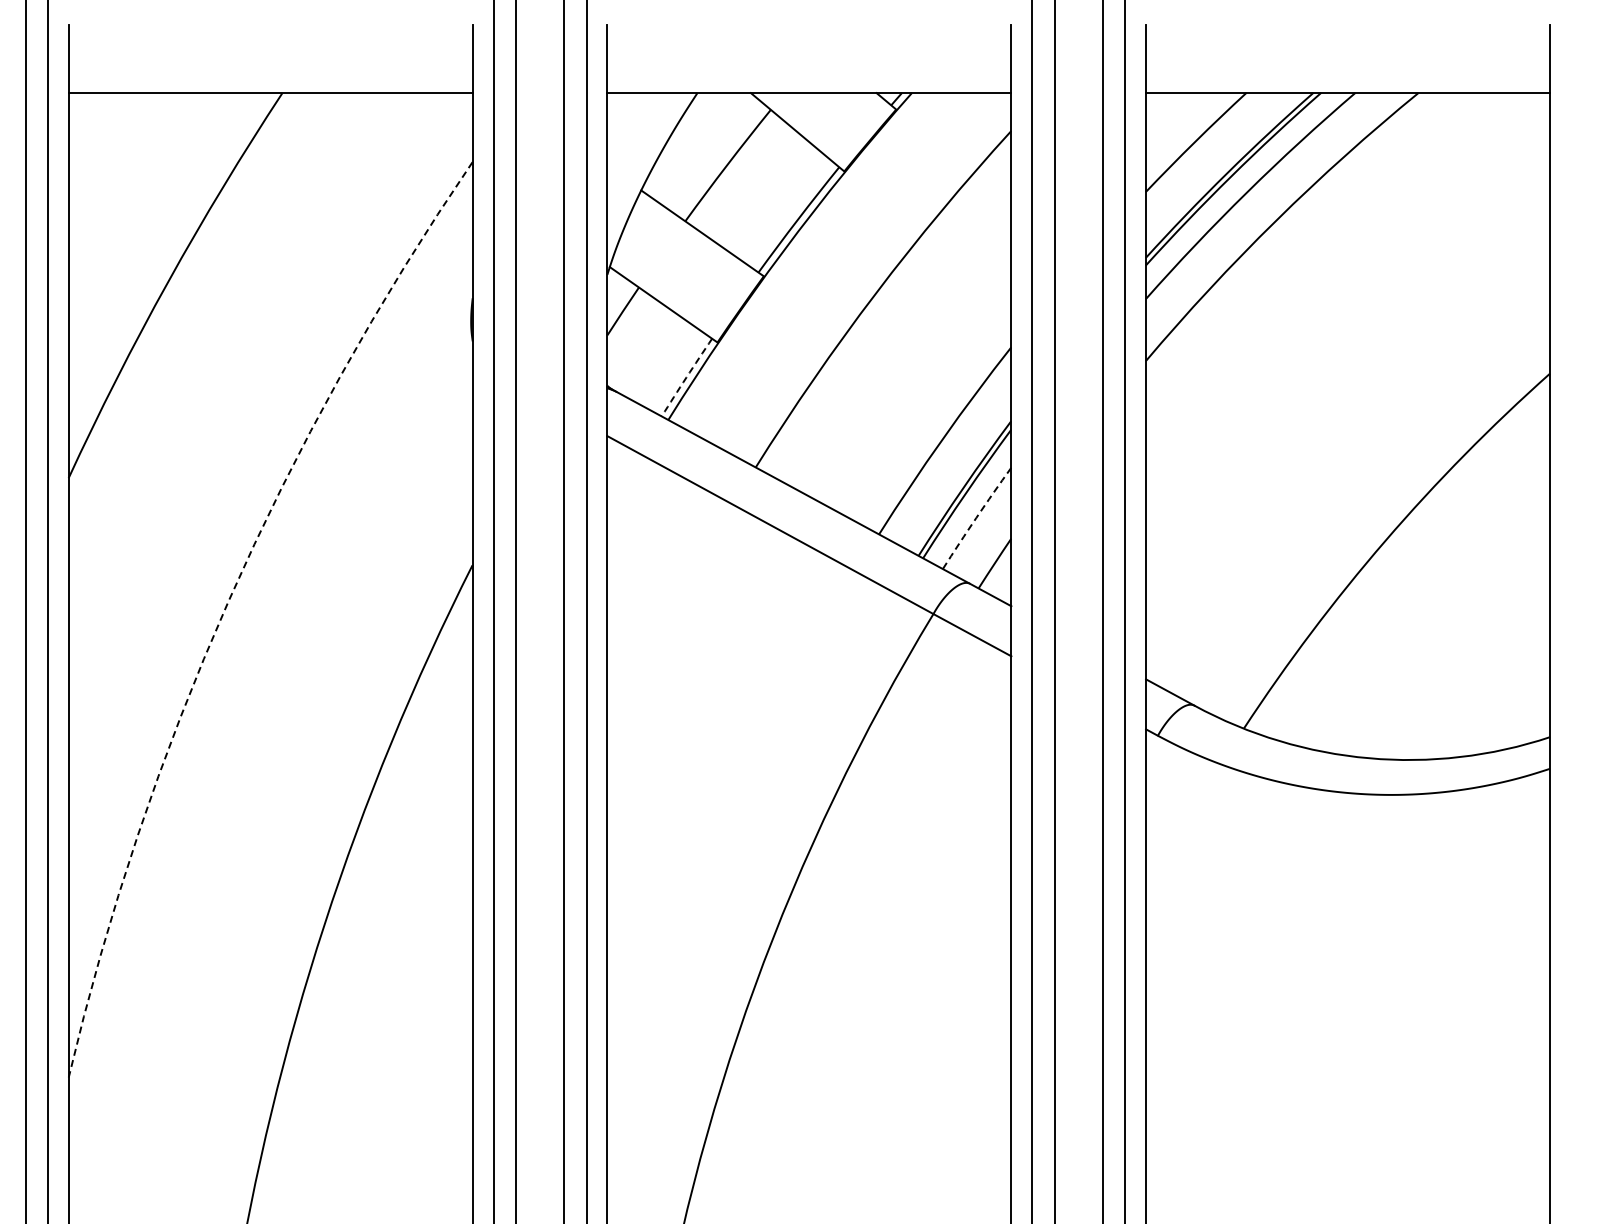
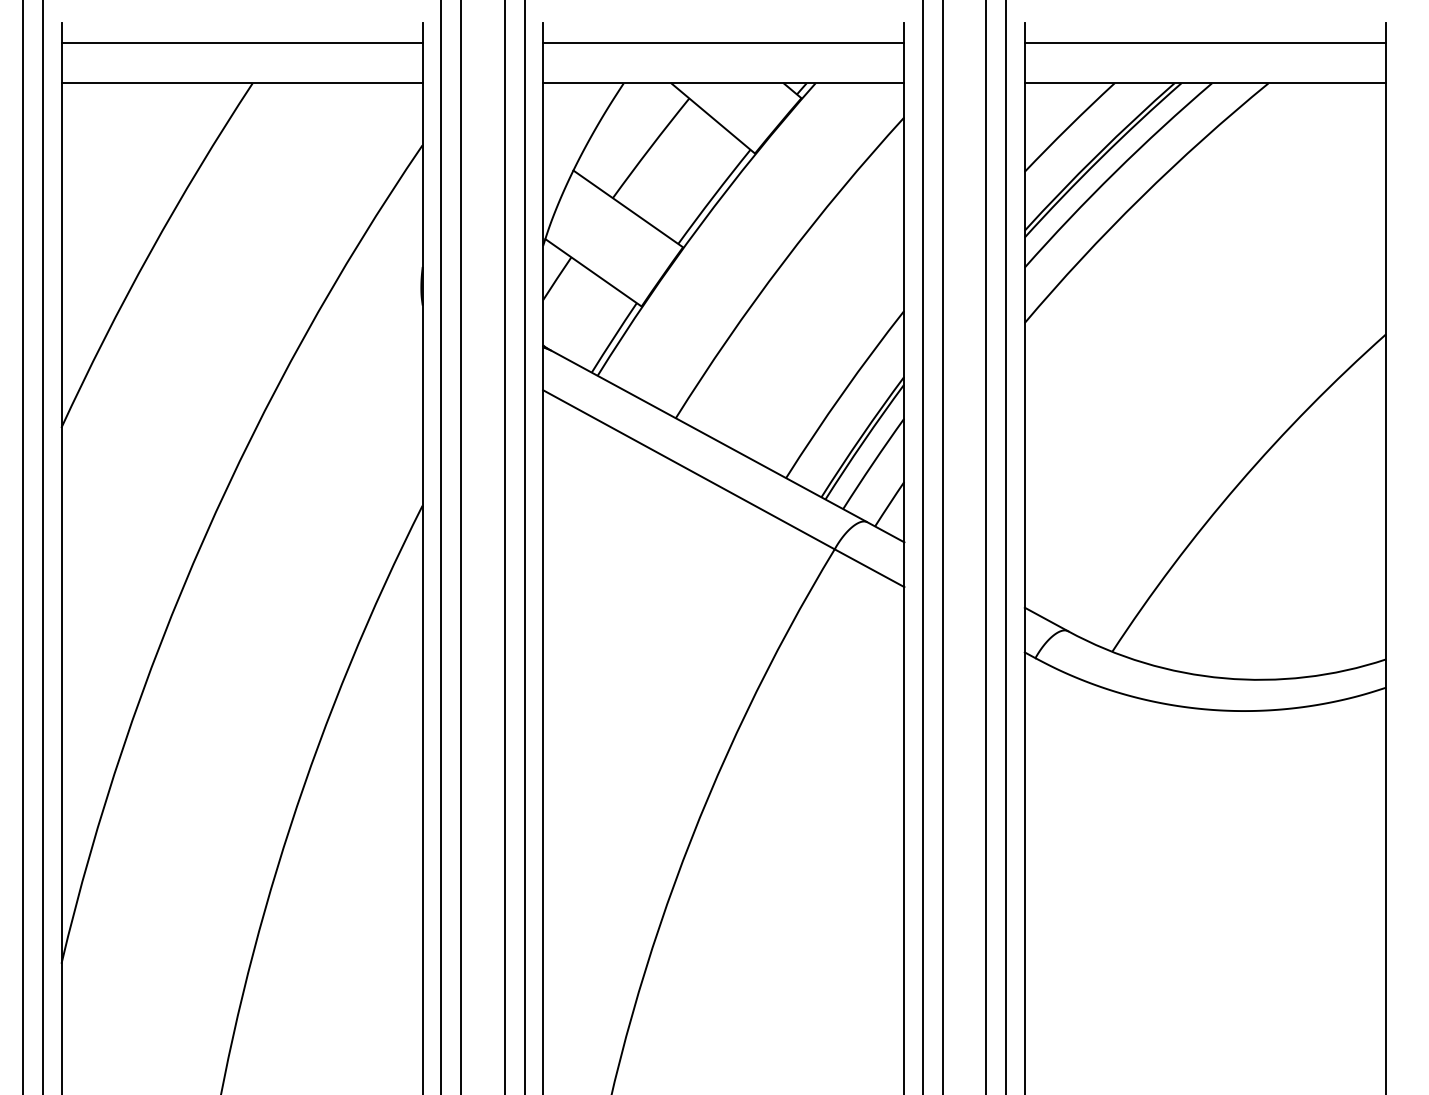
line: (270, 48) -> (241, 43), added
line: (809, 48) -> (723, 43), added
line: (1348, 48) -> (1205, 43), added
arc: (686, 377) -> (613, 337), dashed -> solid
arc: (976, 517) -> (873, 462), dashed -> solid
arc: (228, 601) -> (204, 538), dashed -> solid

